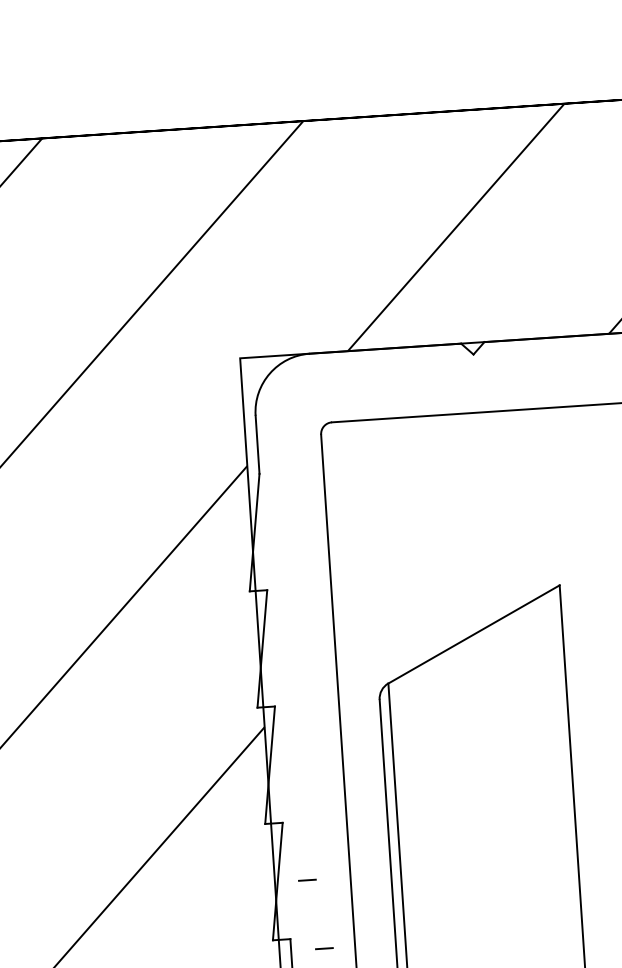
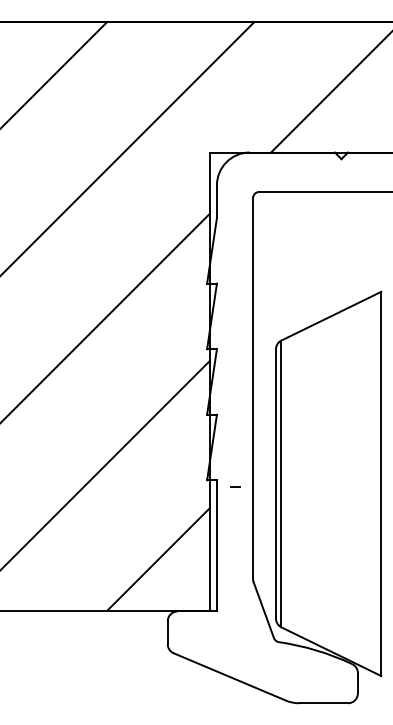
line: (307, 879) -> (228, 447), removed

